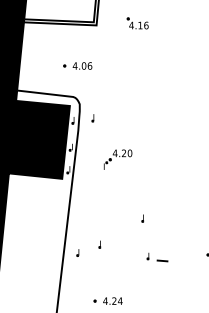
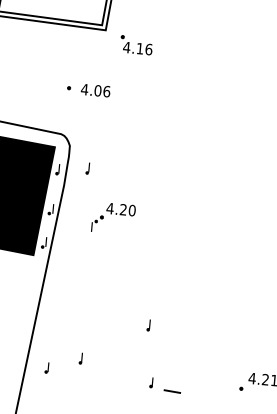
part: (137, 23) -> (135, 45), moved
part: (77, 65) -> (88, 89), moved
part: (117, 159) -> (112, 218), moved

